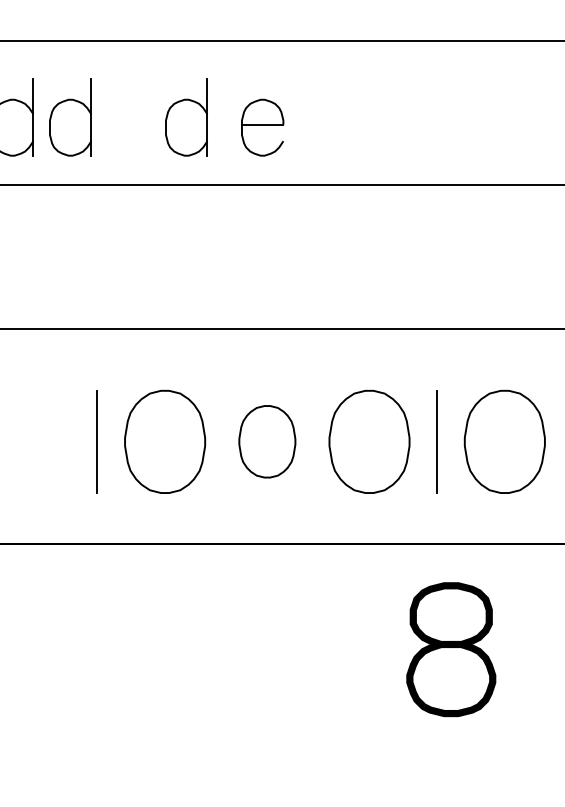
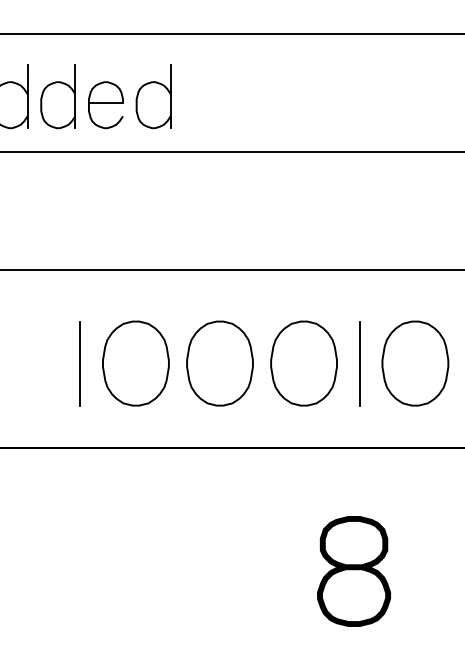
part: (262, 127) -> (105, 104), moved
part: (267, 441) -> (220, 363), size x1.43
part: (451, 649) -> (354, 571), moved

